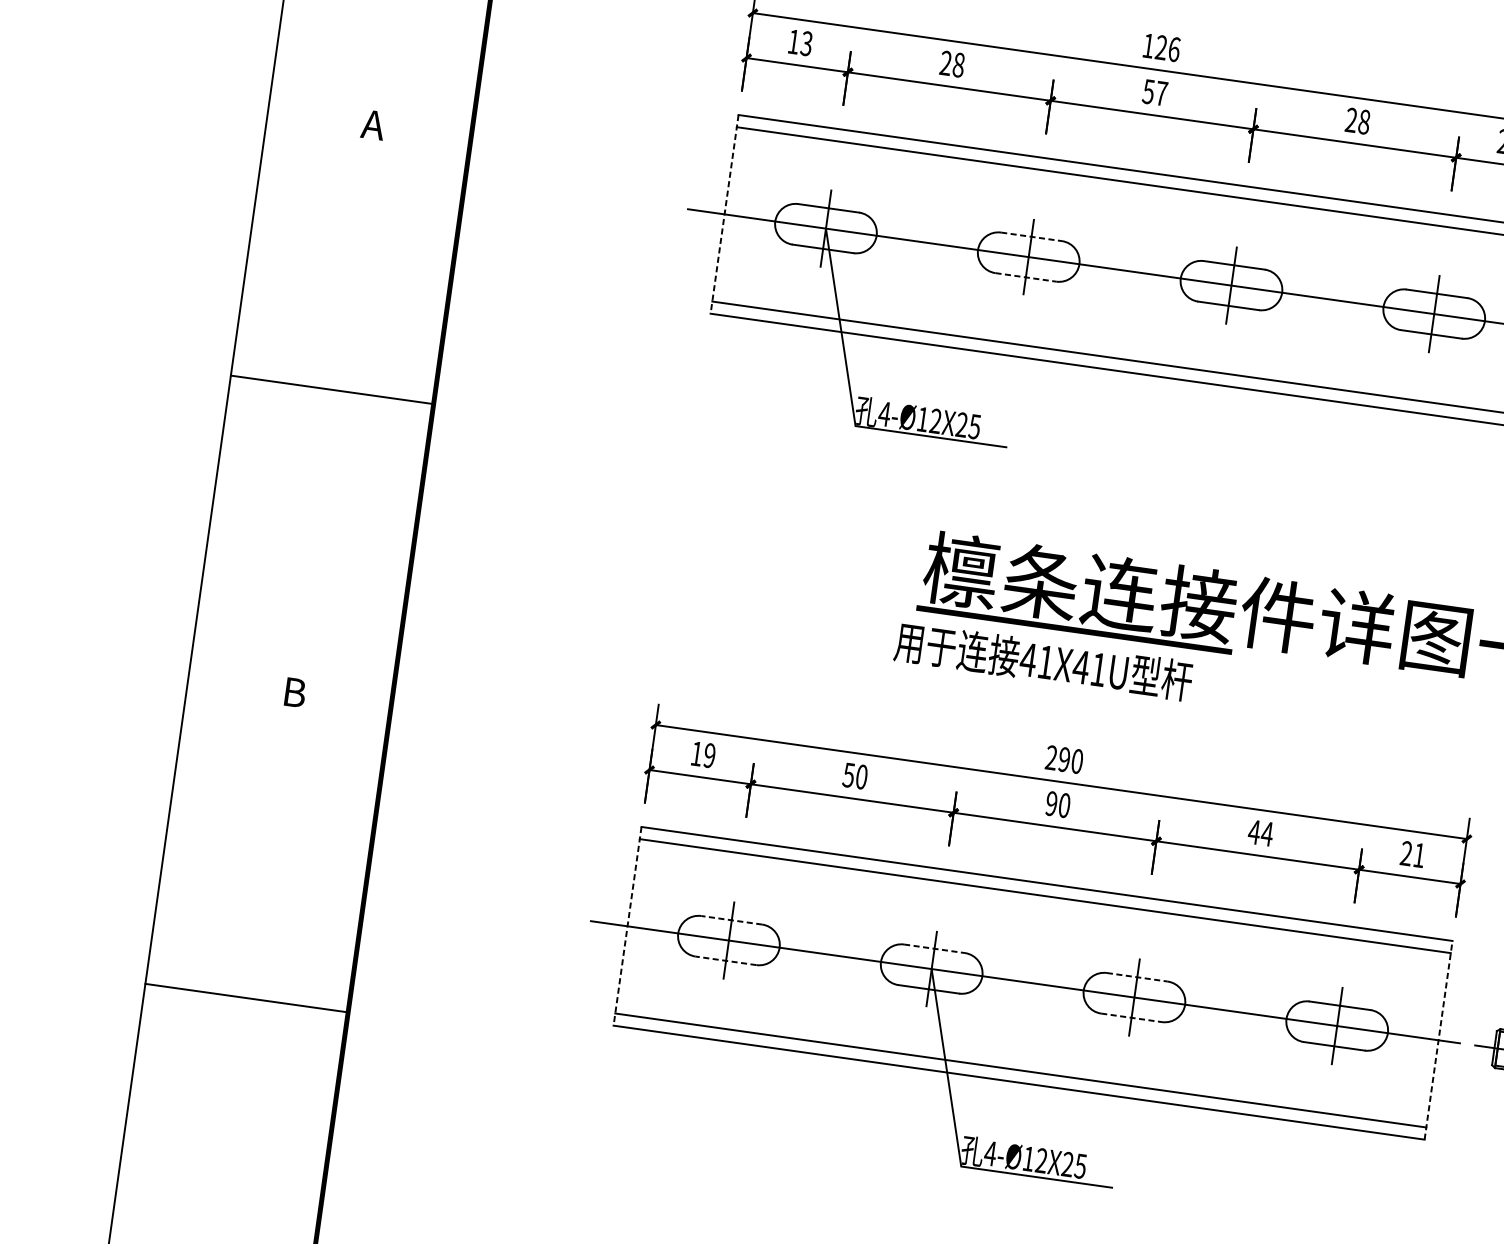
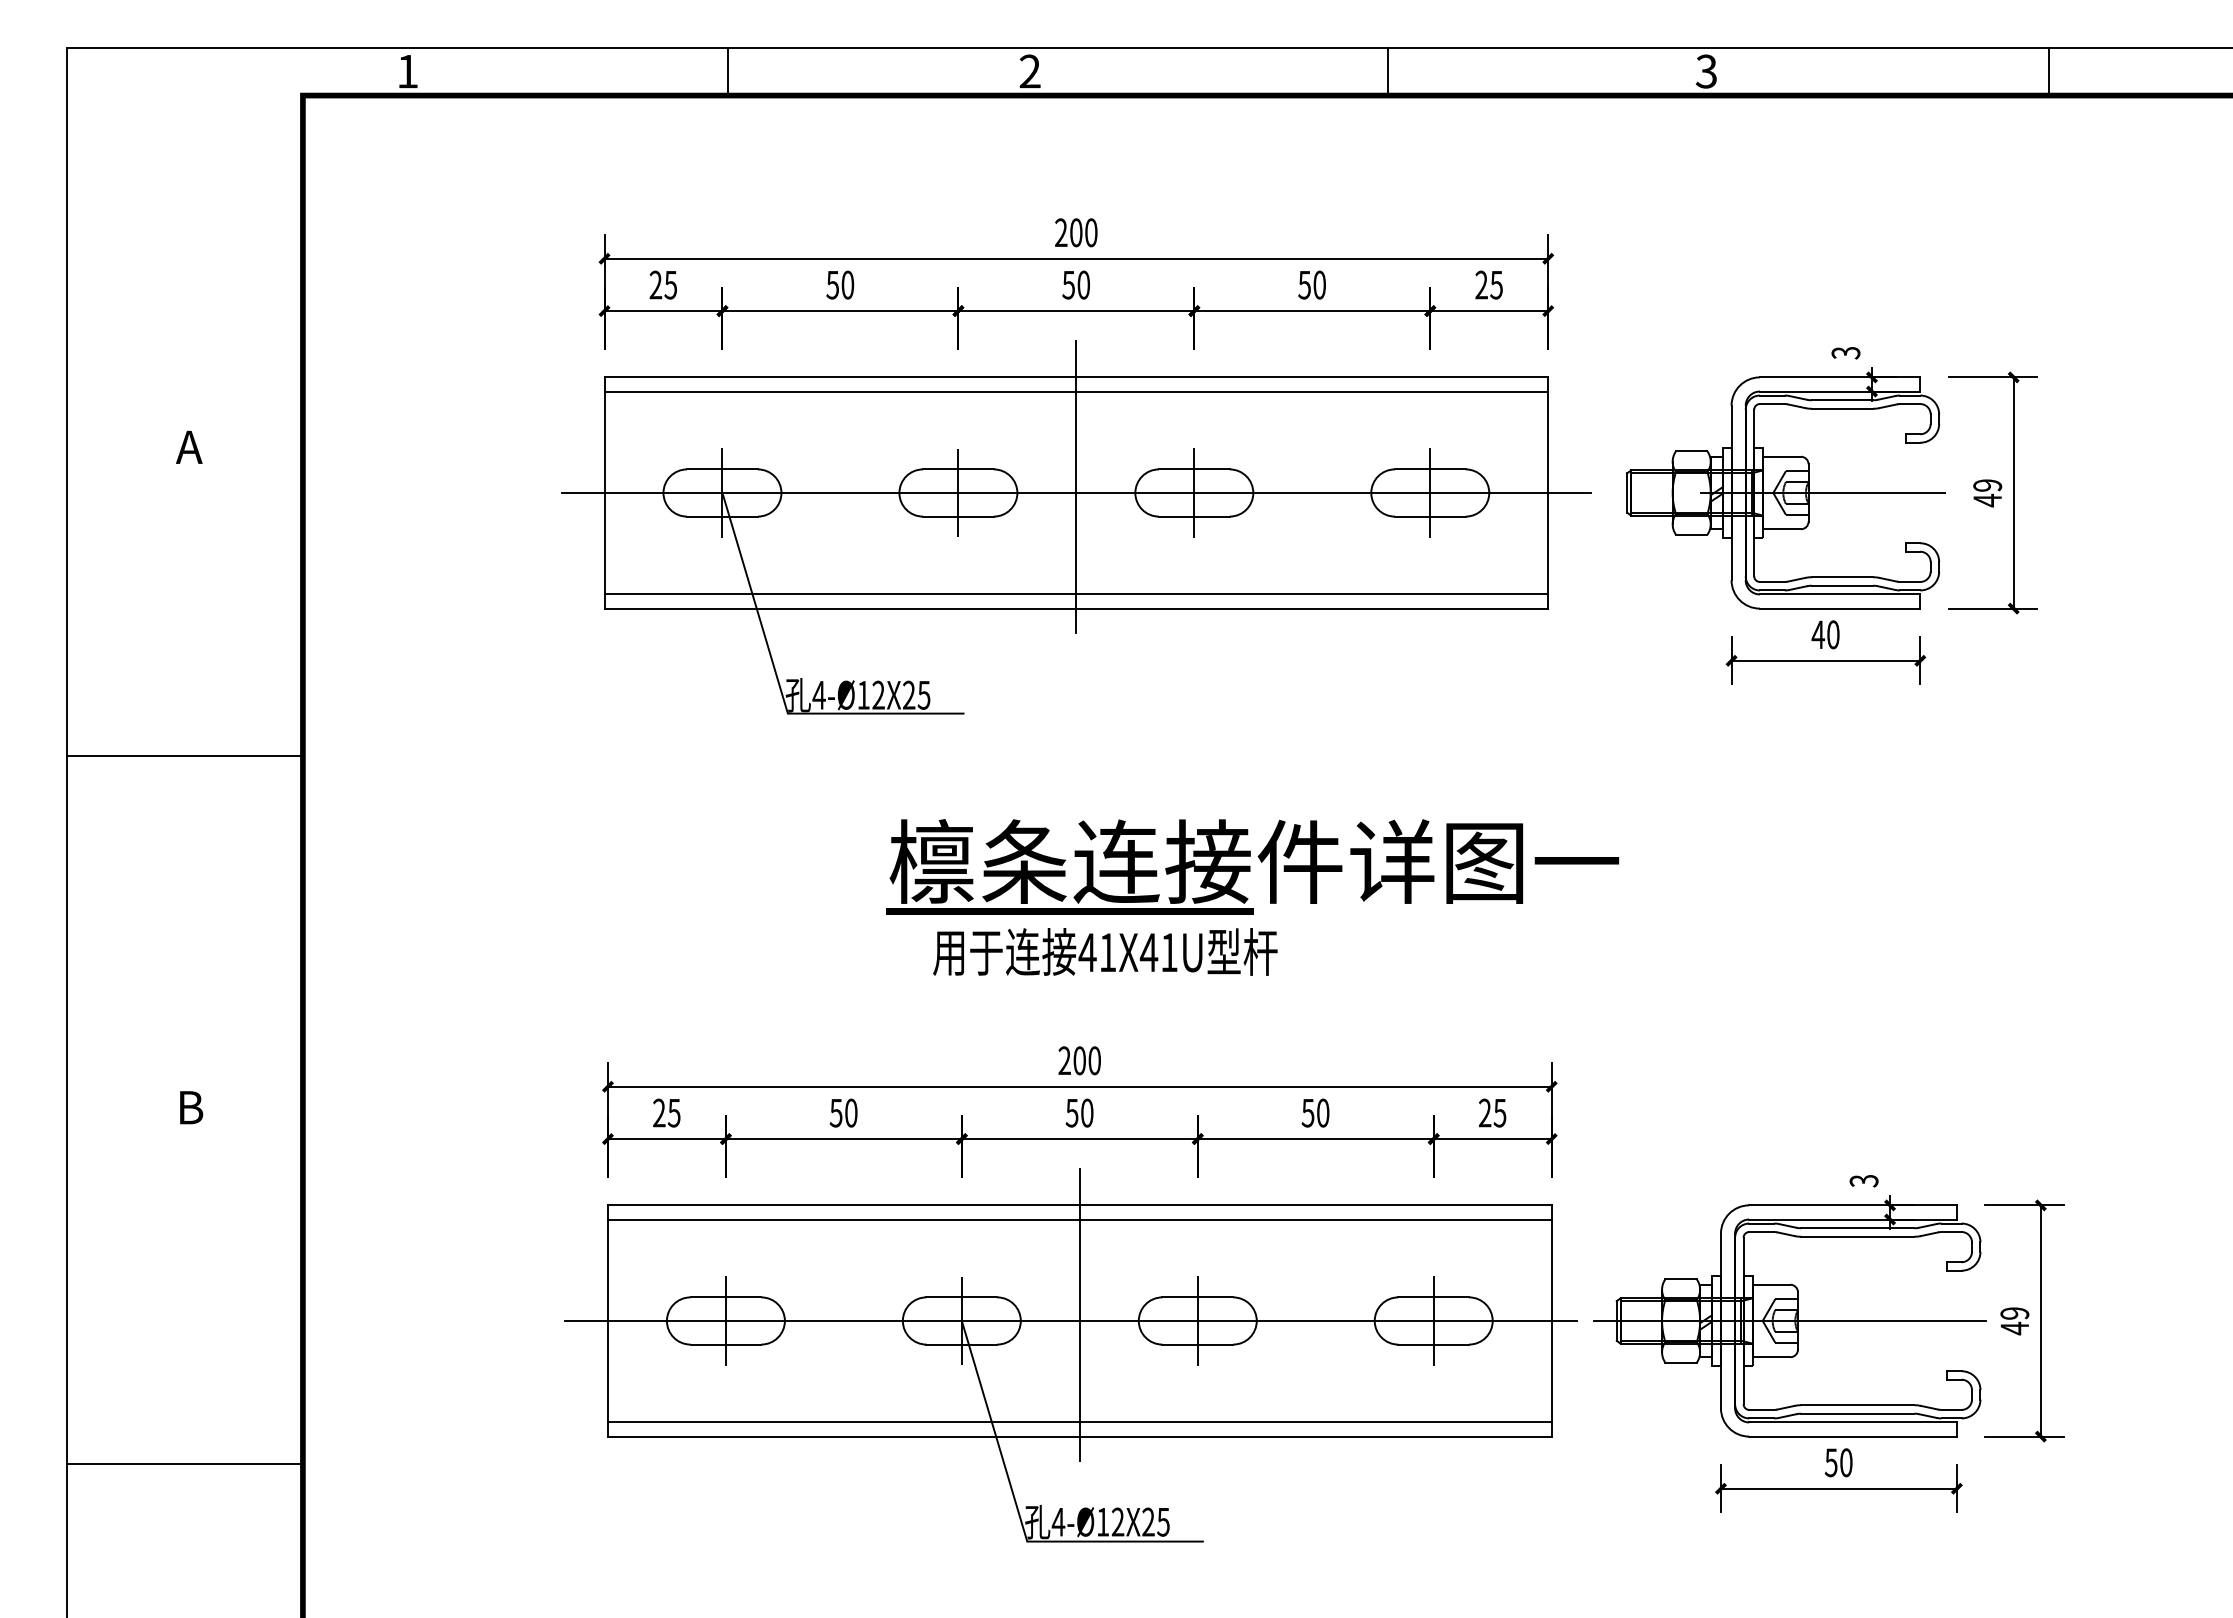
text: (799, 42) -> (662, 284), 13 -> 25
text: (1161, 47) -> (1076, 232), 126 -> 200
text: (952, 63) -> (840, 284), 28 -> 50
text: (1161, 93) -> (1083, 284), 57 -> 50
text: (1357, 120) -> (1311, 284), 28 -> 50
line: (724, 214) -> (604, 493), dashed -> solid
line: (1031, 236) -> (958, 469), dashed -> solid
line: (1130, 266) -> (1076, 487), added
line: (1025, 277) -> (958, 516), dashed -> solid
text: (1043, 661) -> (1105, 951), moved
text: (703, 754) -> (666, 1112), 19 -> 25
text: (1064, 759) -> (1079, 1060), 290 -> 200
text: (1051, 803) -> (1071, 1112), 90 -> 50
text: (1260, 832) -> (1315, 1112), 44 -> 50
text: (1418, 855) -> (1499, 1113), 21 -> 25
line: (731, 920) -> (725, 1297), dashed -> solid
line: (627, 925) -> (607, 1320), dashed -> solid
line: (935, 948) -> (962, 1297), dashed -> solid
line: (725, 960) -> (725, 1344), dashed -> solid
line: (1137, 977) -> (1198, 1297), dashed -> solid
line: (1033, 978) -> (1079, 1315), added
line: (1132, 1017) -> (1198, 1344), dashed -> solid
line: (1438, 1039) -> (1551, 1320), dashed -> solid

